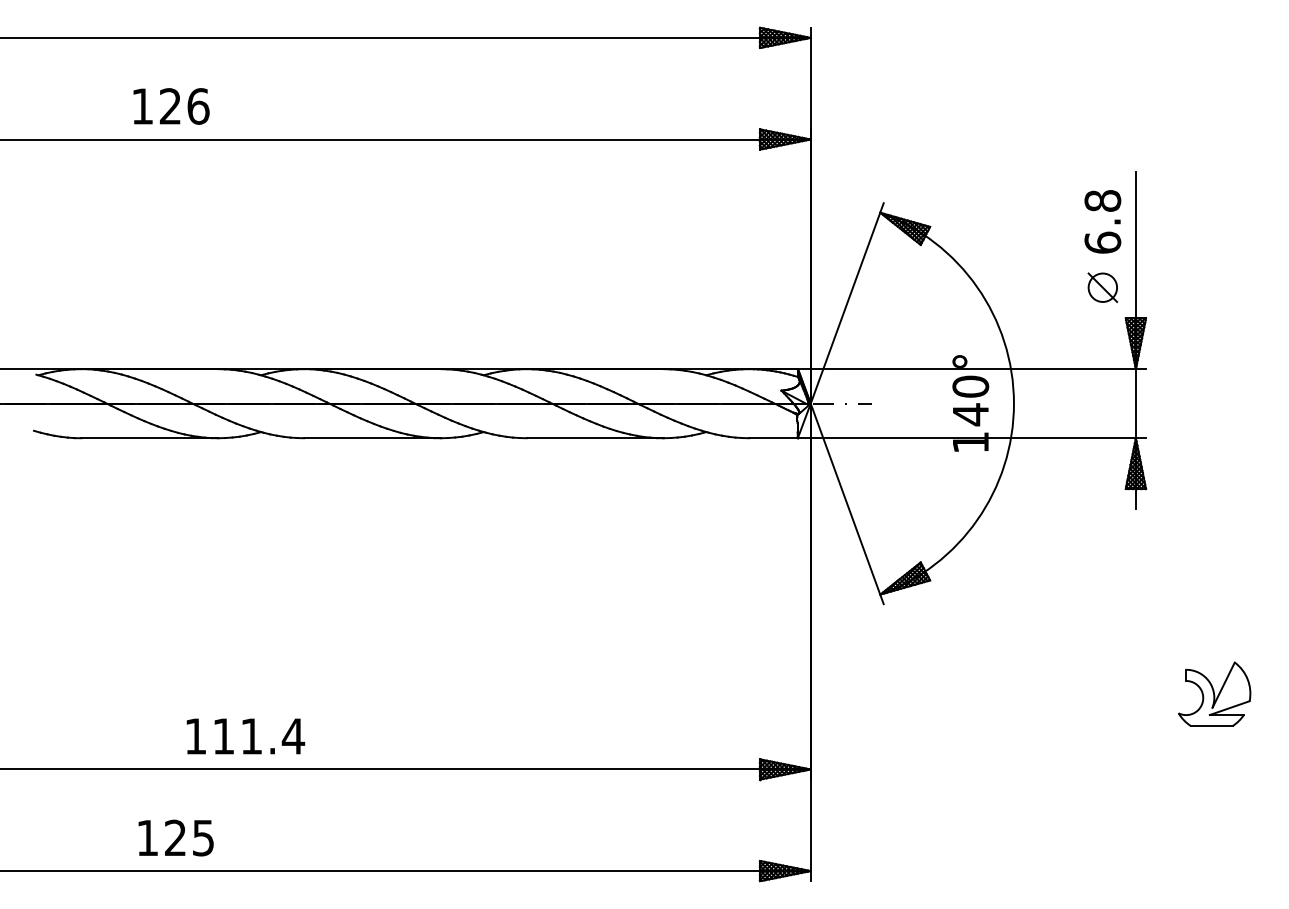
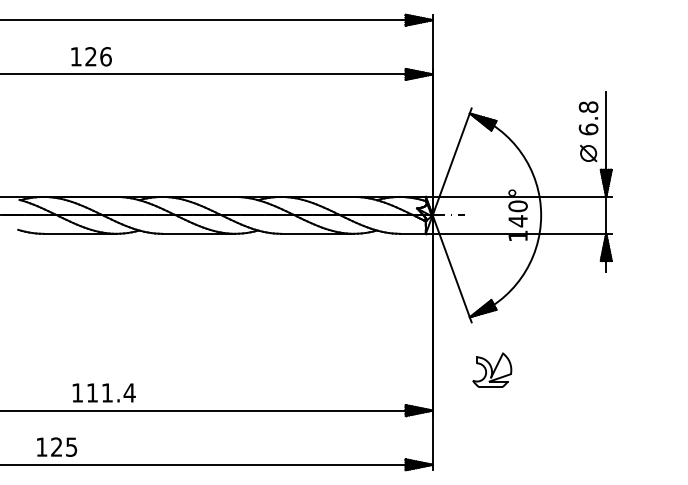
part: (1215, 692) -> (492, 369), moved
text: (244, 735) -> (103, 392), moved
text: (176, 836) -> (57, 446), moved

